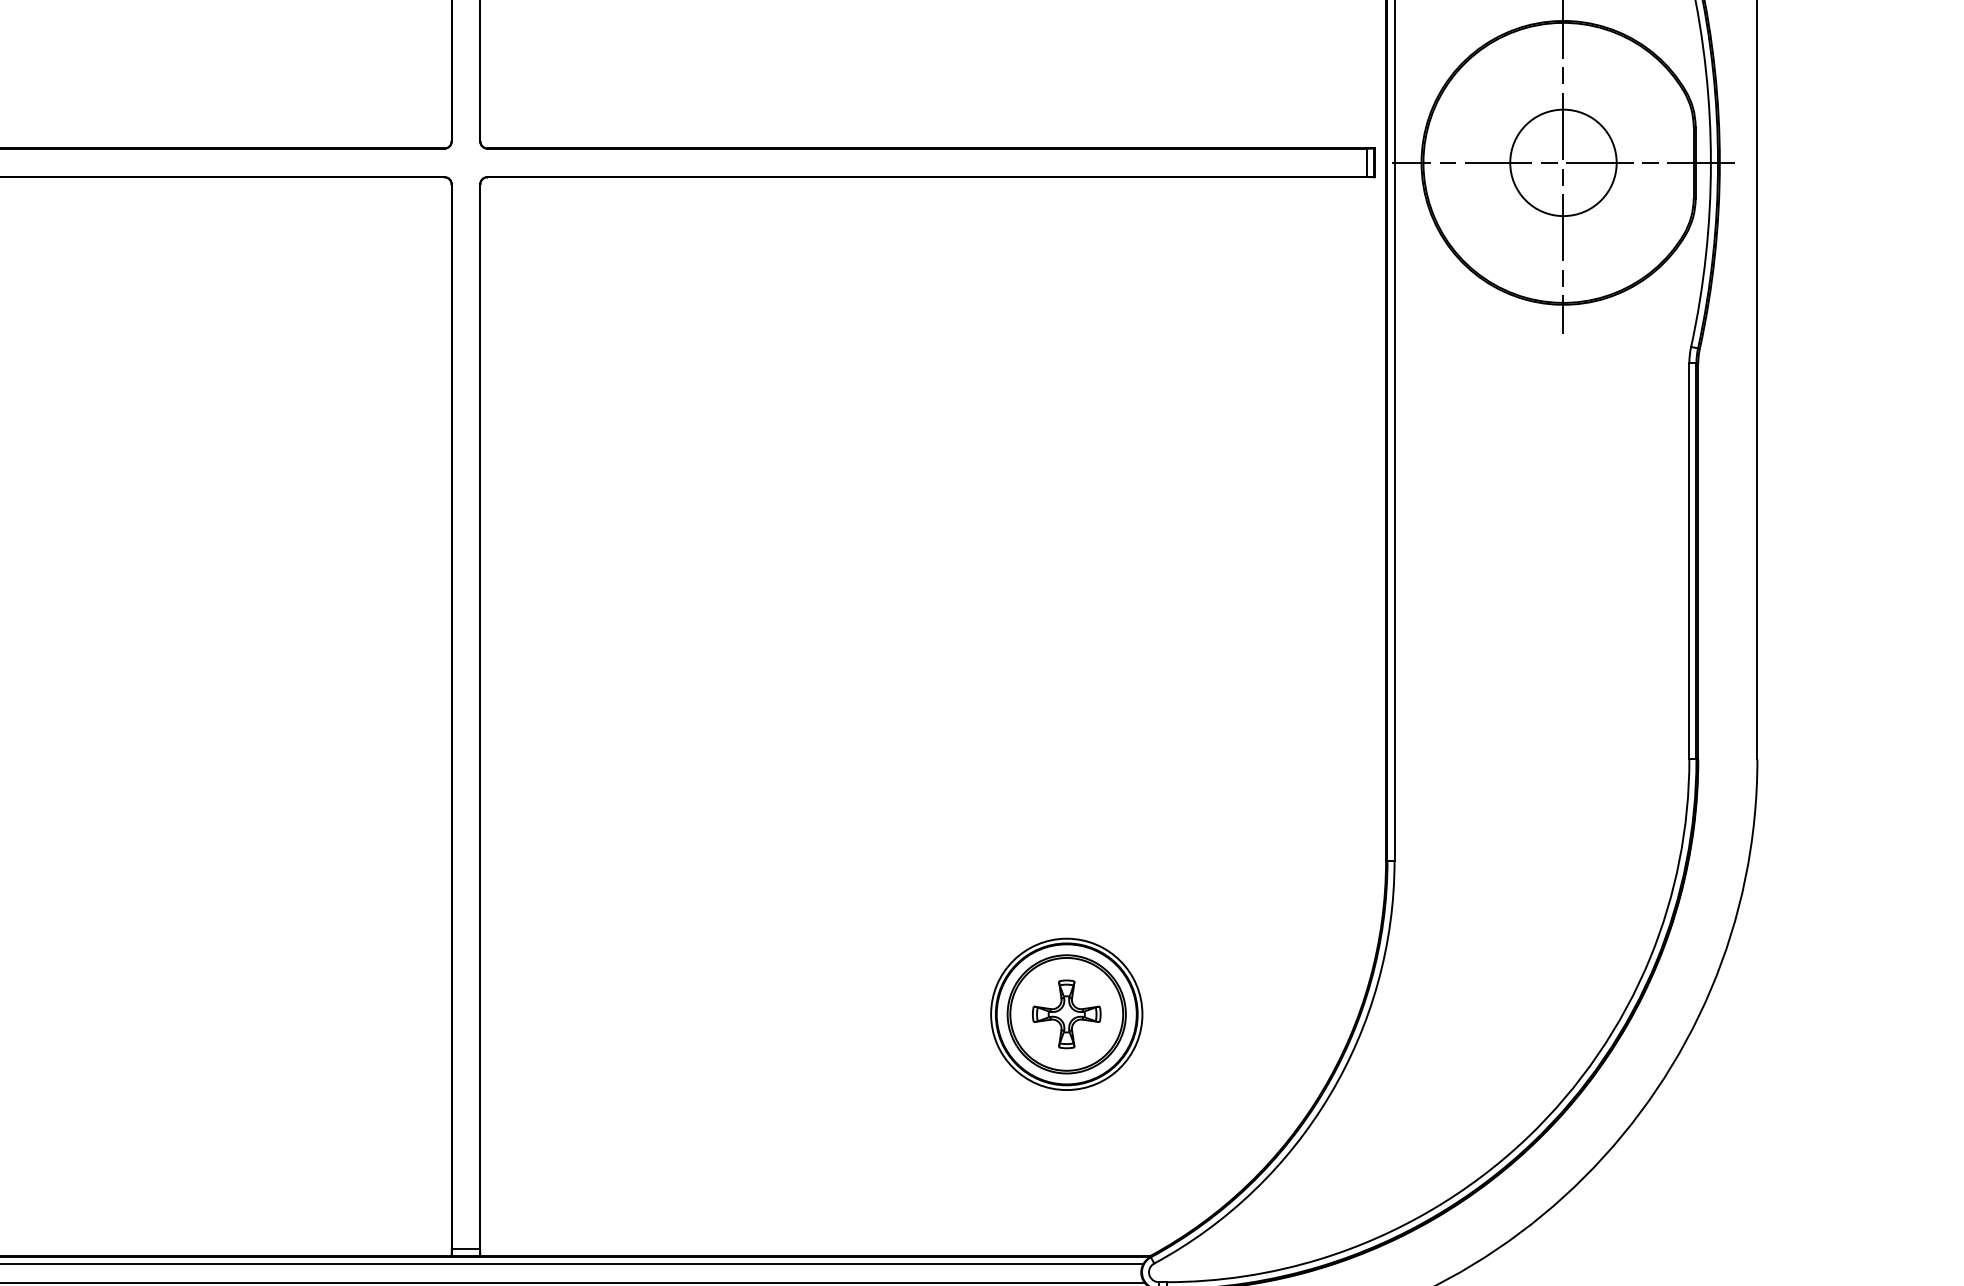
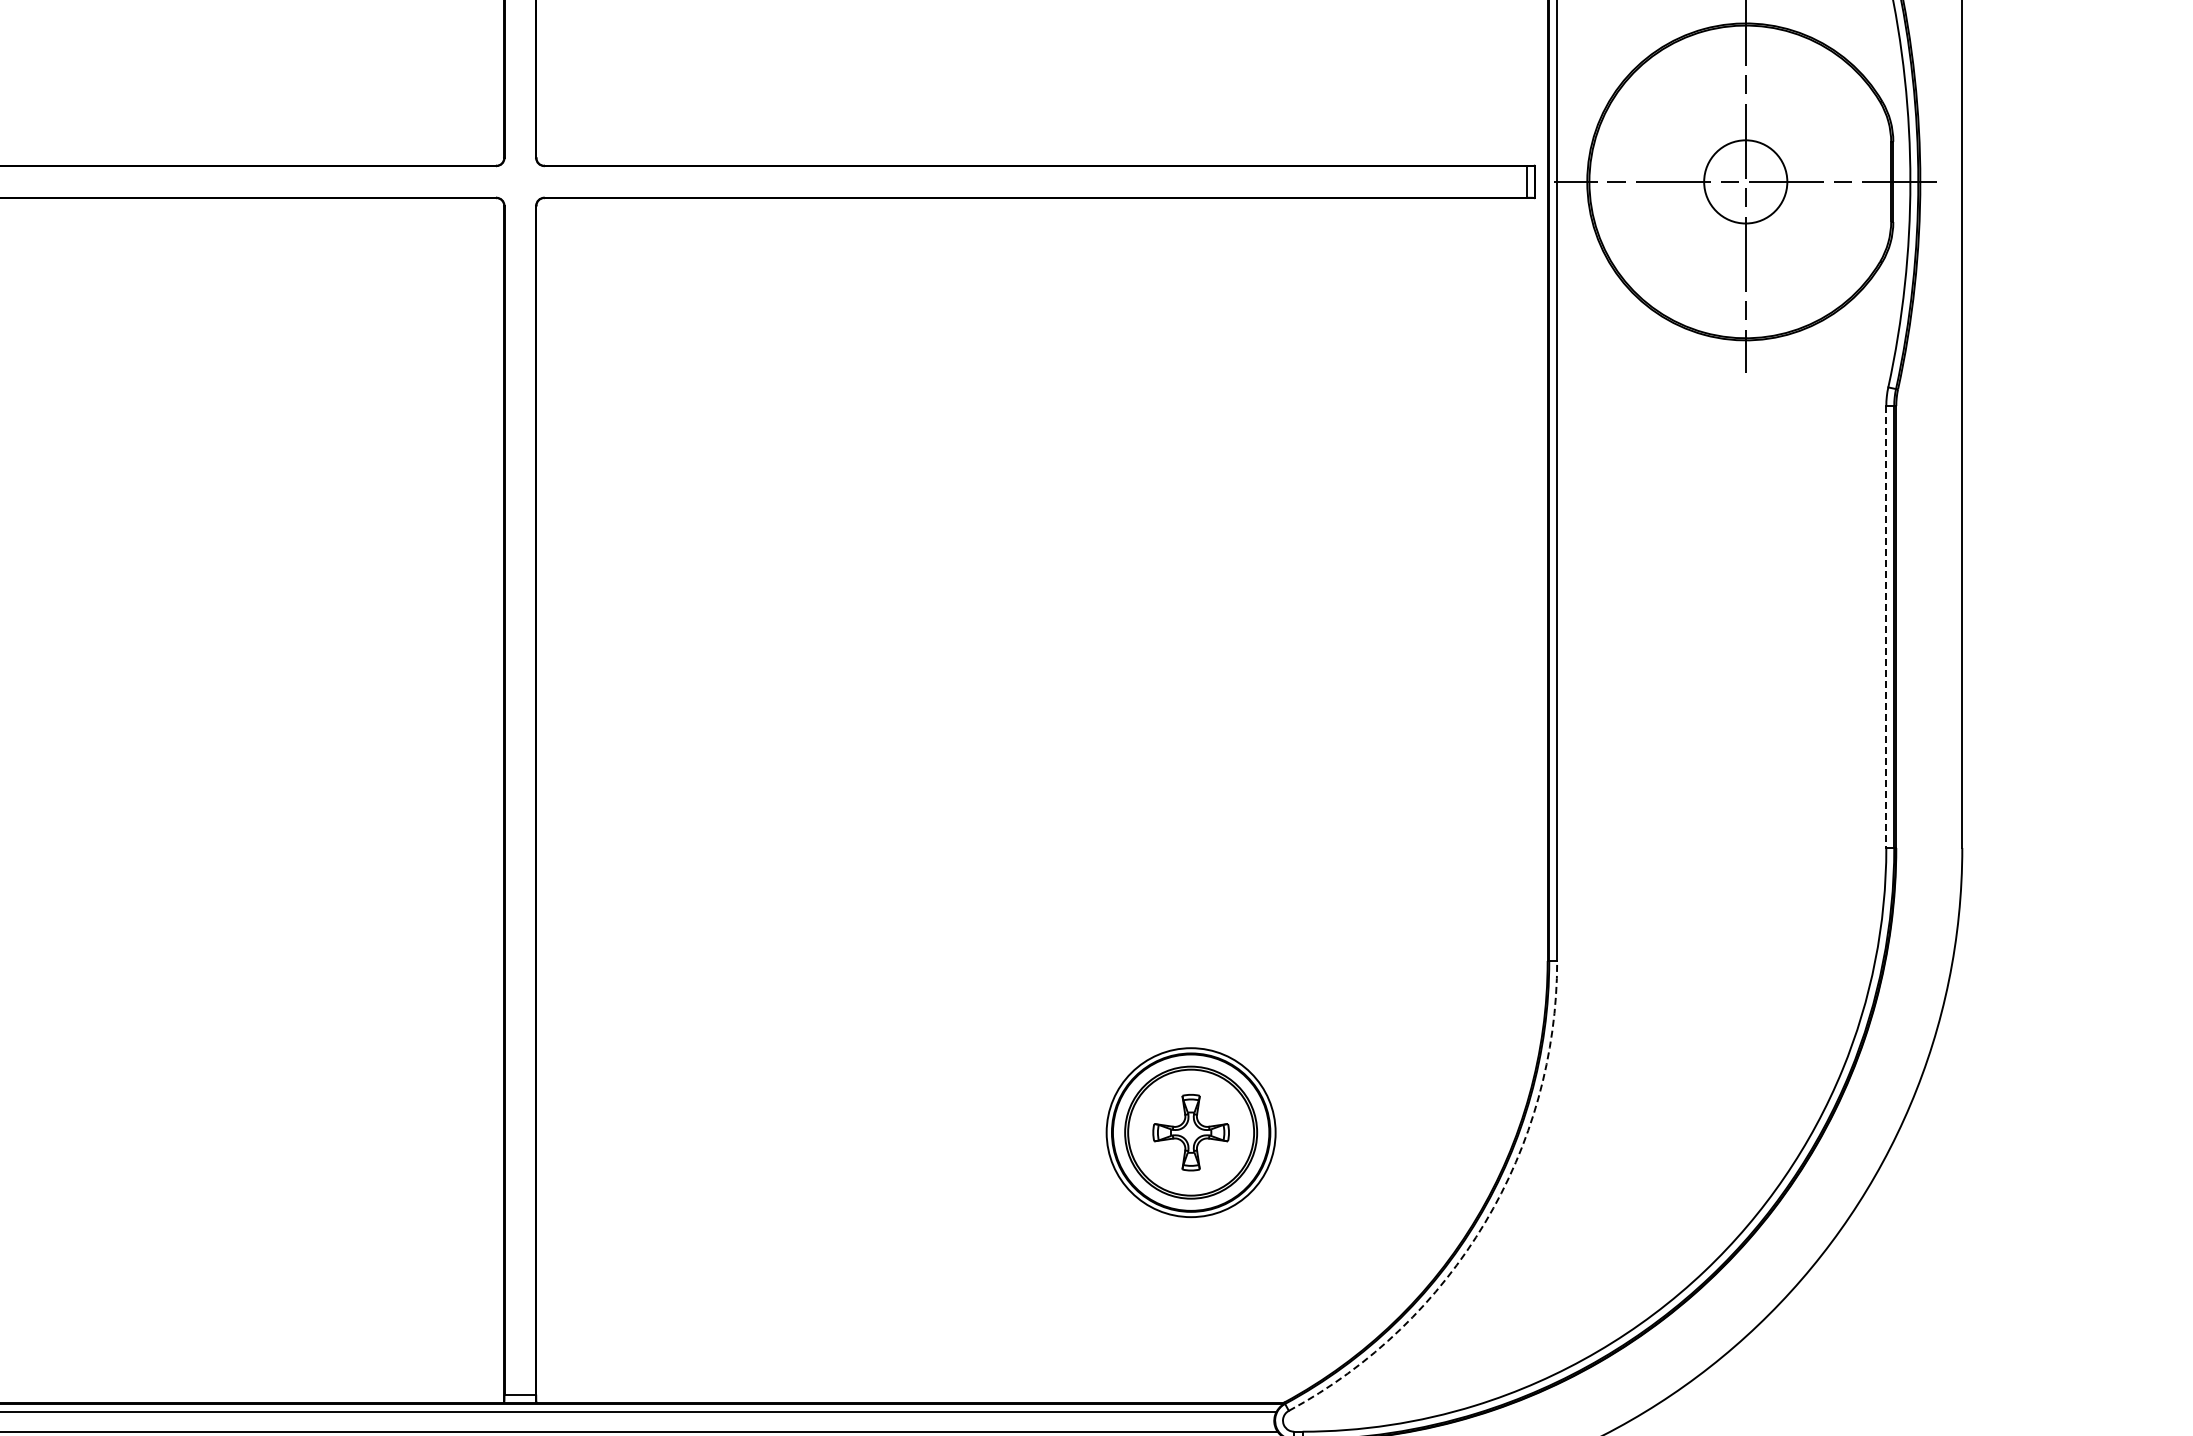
circle: (1563, 162) -> (1745, 181), size x0.7
line: (1689, 561) -> (1886, 627), solid -> dashed
arc: (1330, 1094) -> (1485, 1222), solid -> dashed

